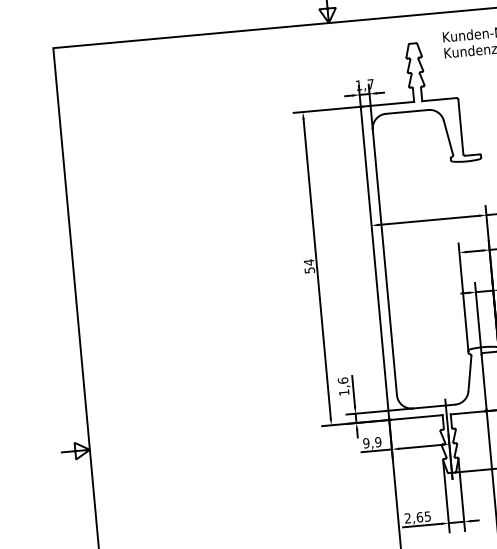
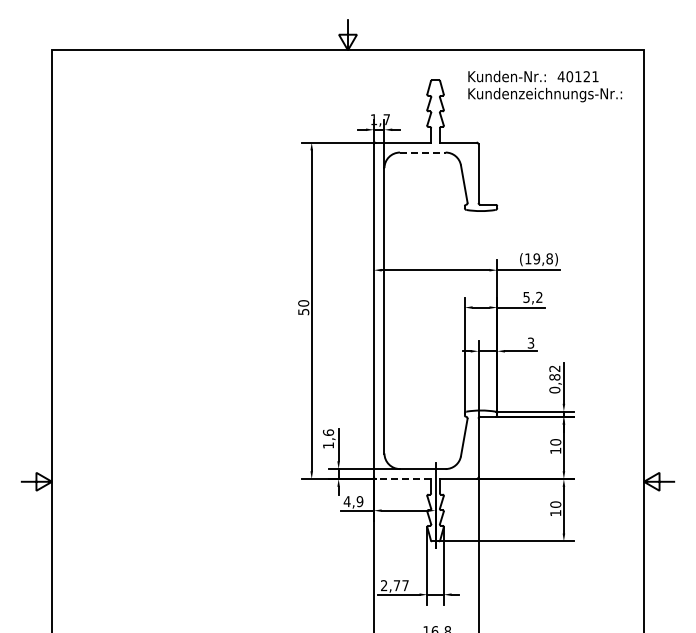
line: (406, 111) -> (422, 152), solid -> dashed
text: (308, 262) -> (303, 303), 54 -> 50
line: (416, 417) -> (403, 479), solid -> dashed
text: (365, 443) -> (346, 501), 9,9 -> 4,9
text: (423, 516) -> (400, 585), 2,65 -> 2,77

